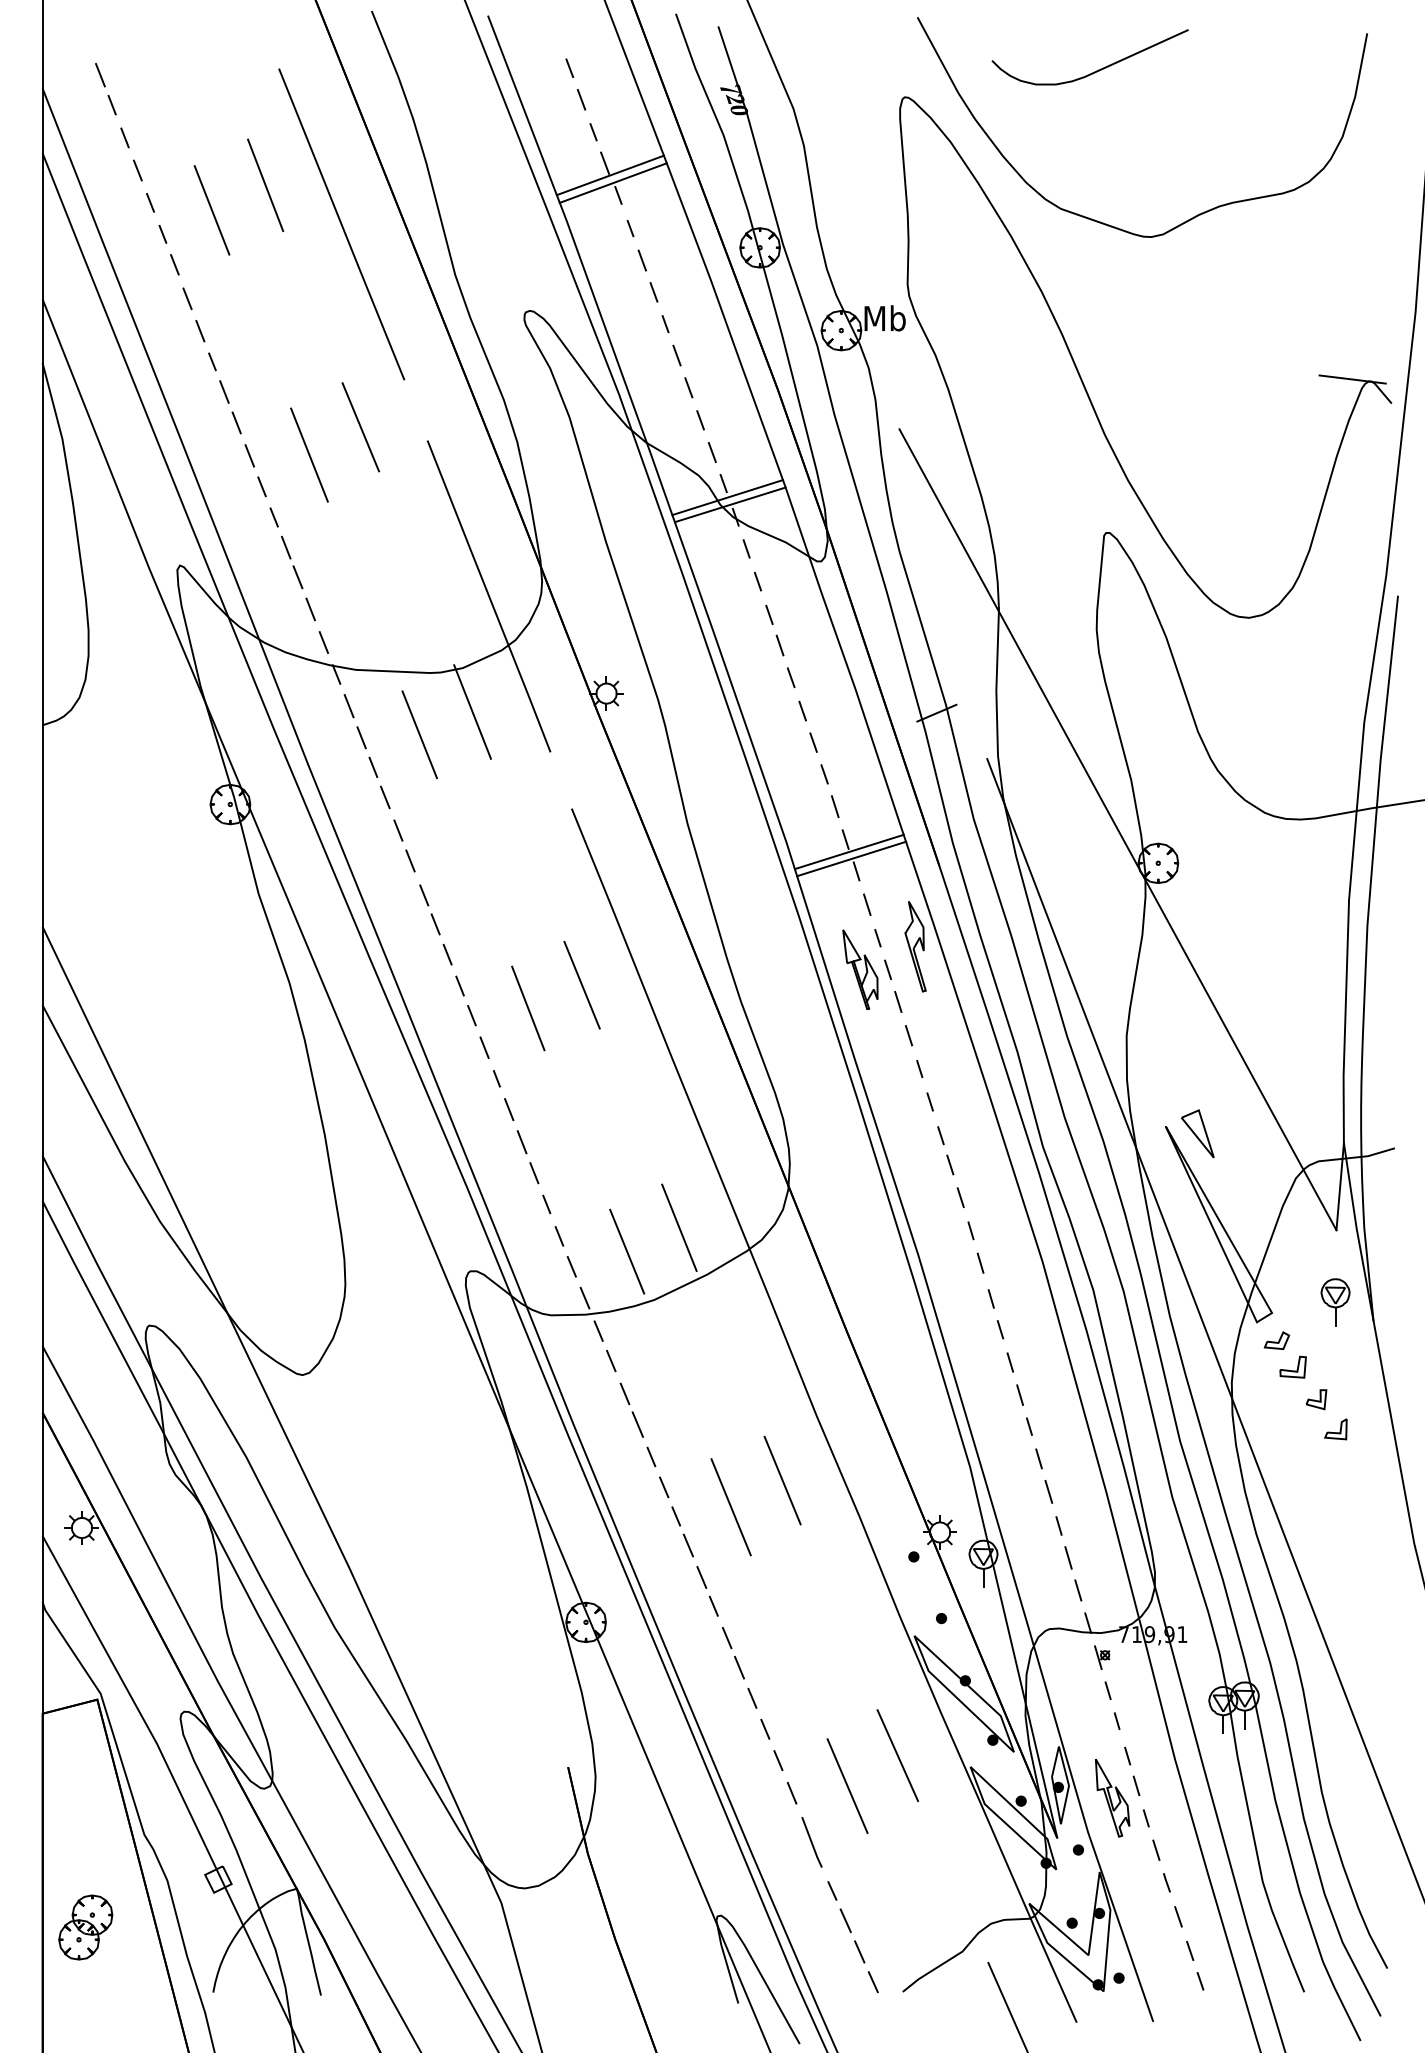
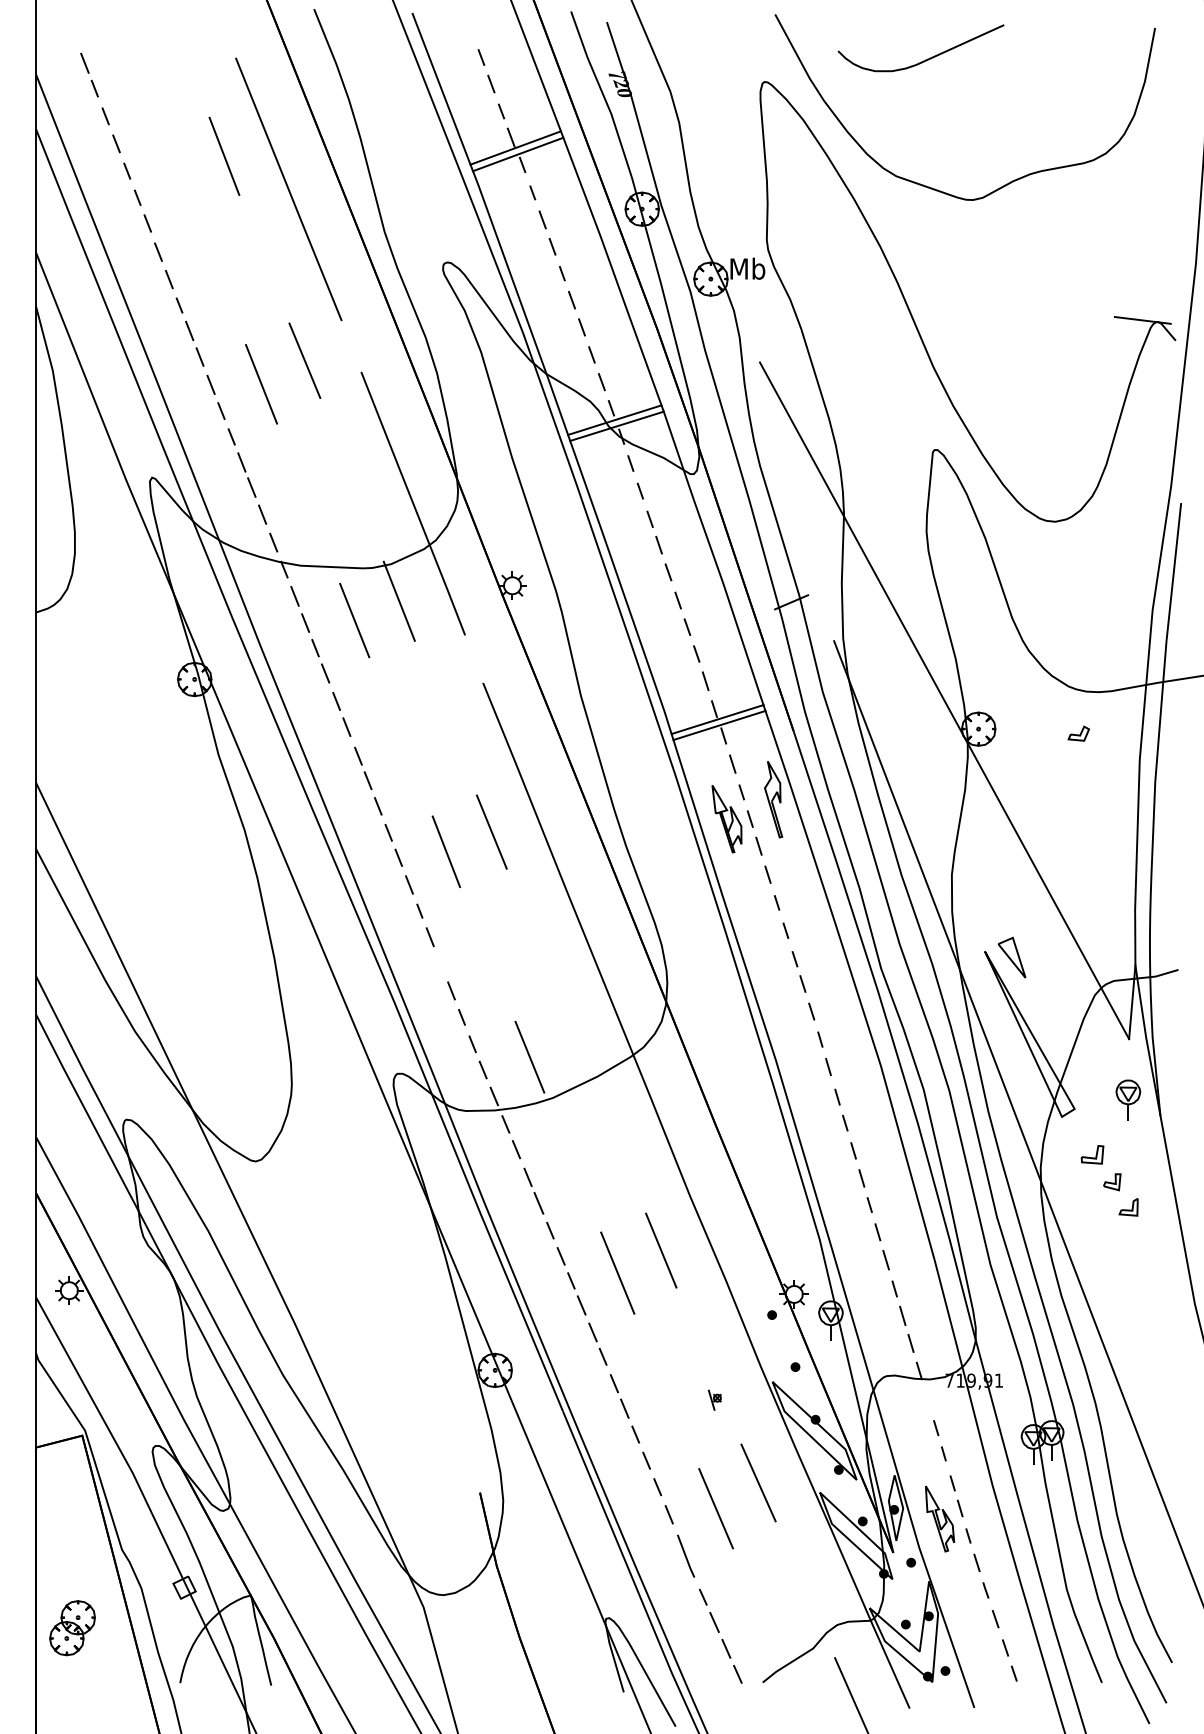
line: (211, 210) -> (178, 177), removed
line: (521, 1142) -> (440, 964), removed
line: (679, 1227) -> (574, 1036), removed
part: (1276, 1340) -> (1078, 733), moved
part: (1102, 1657) -> (715, 1400), moved

